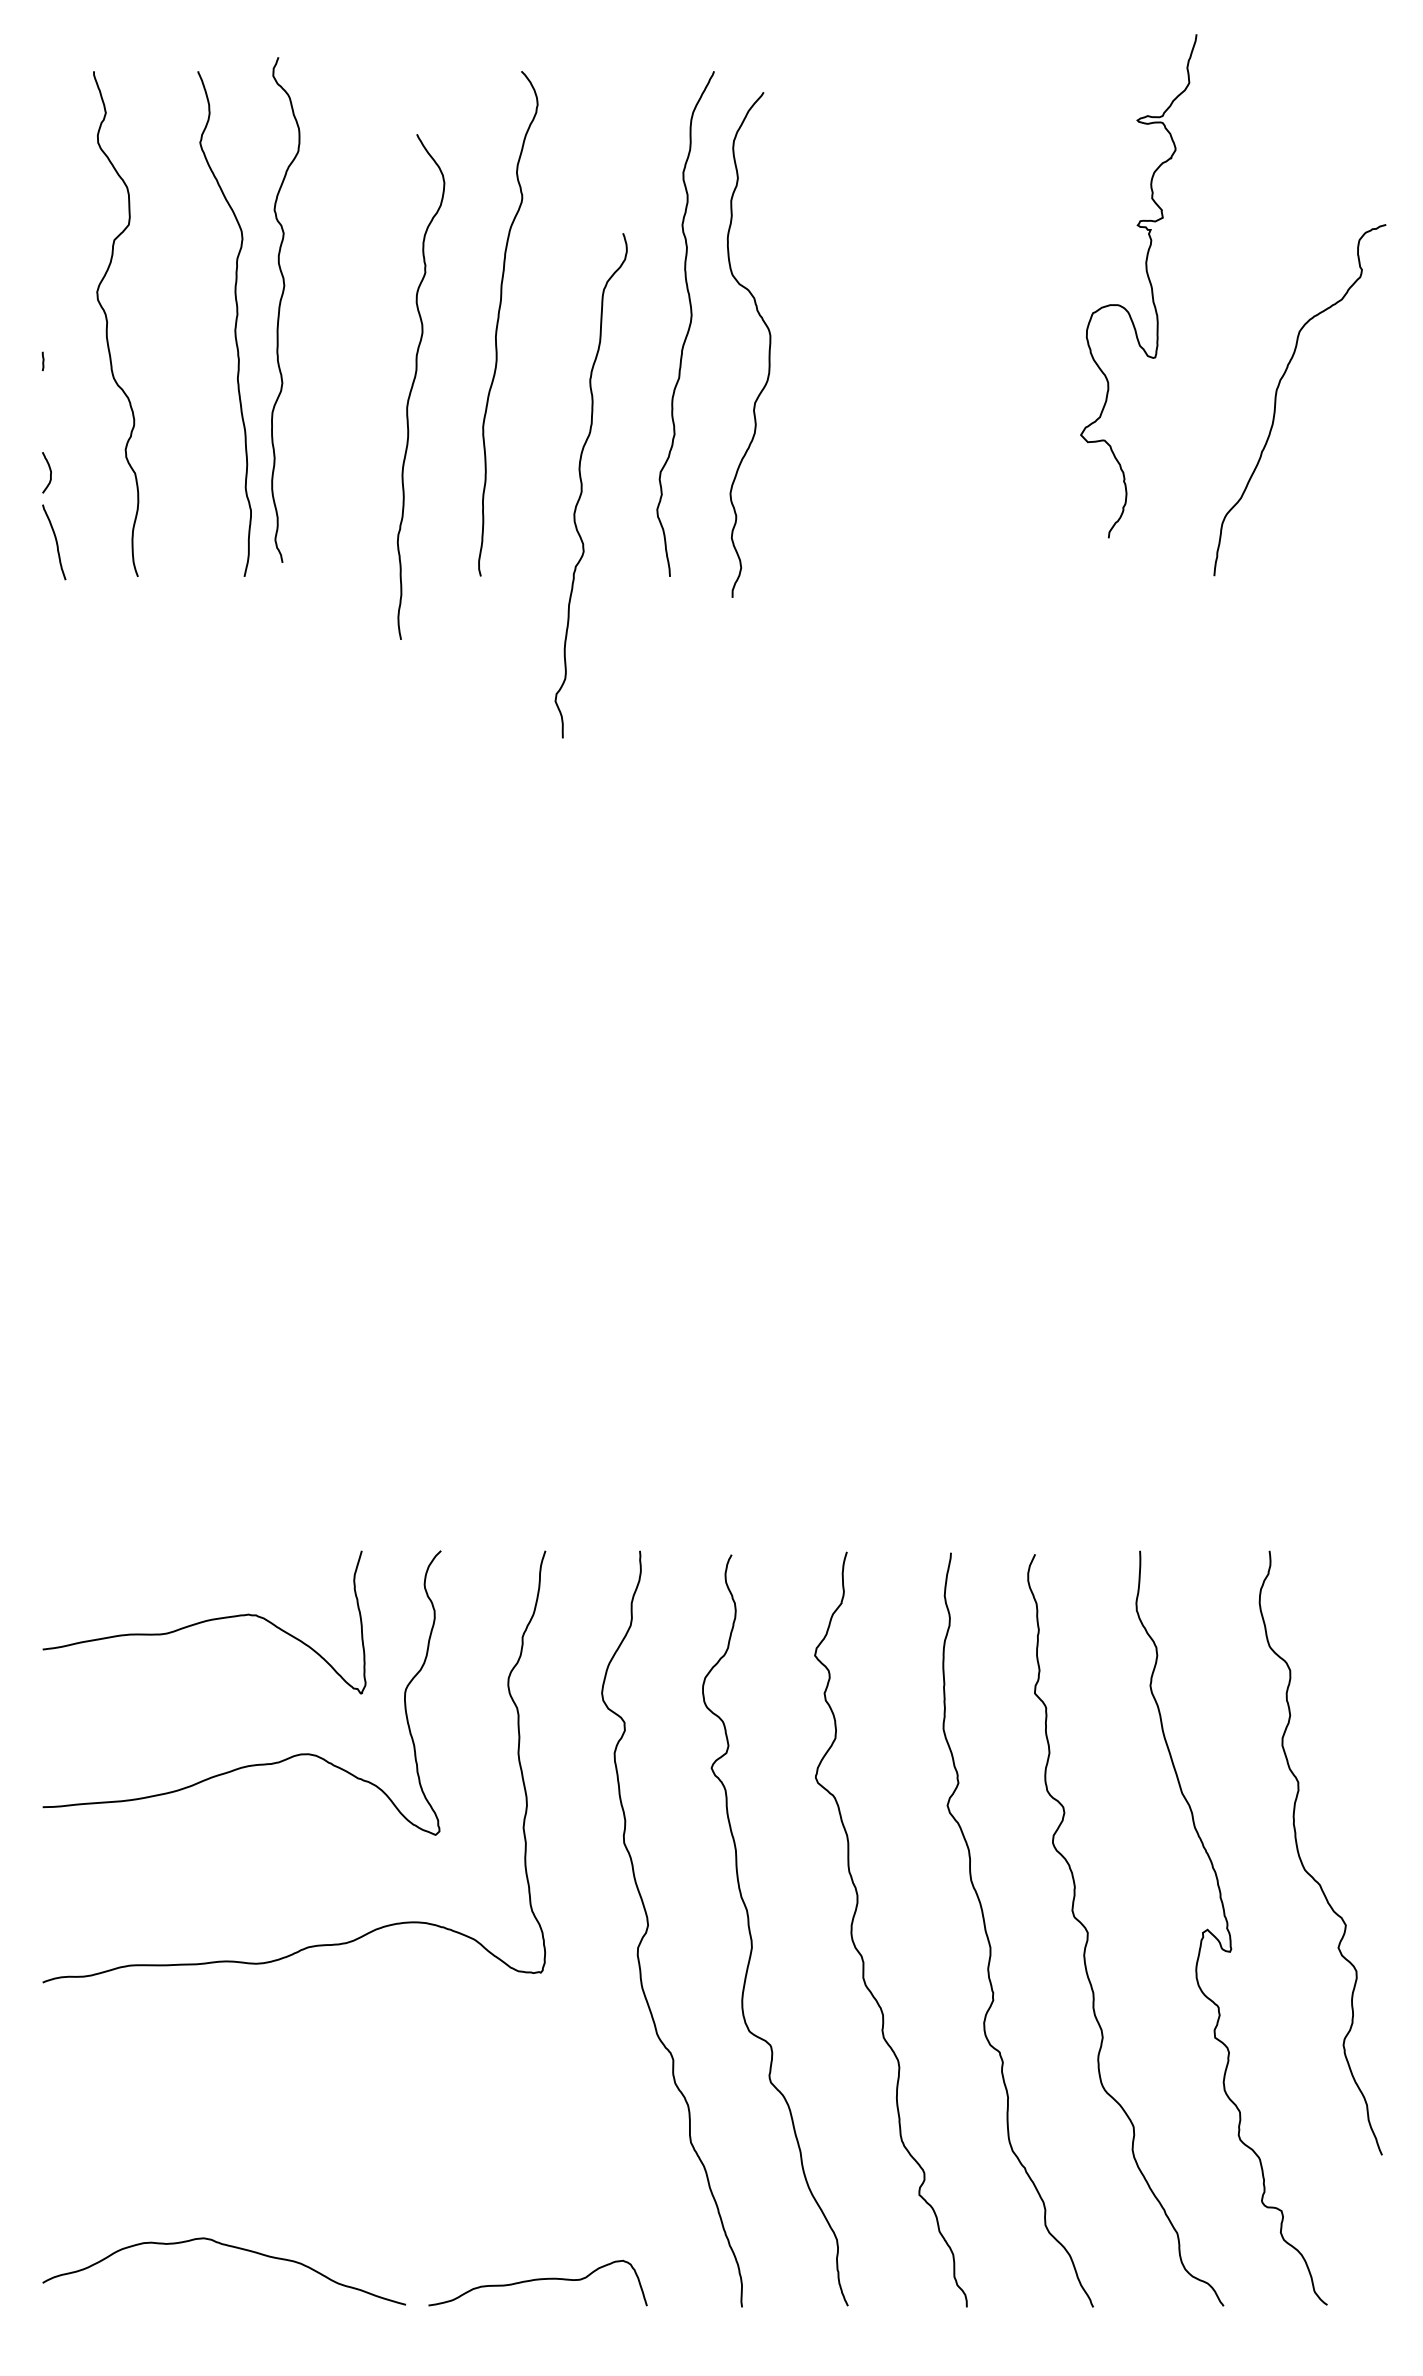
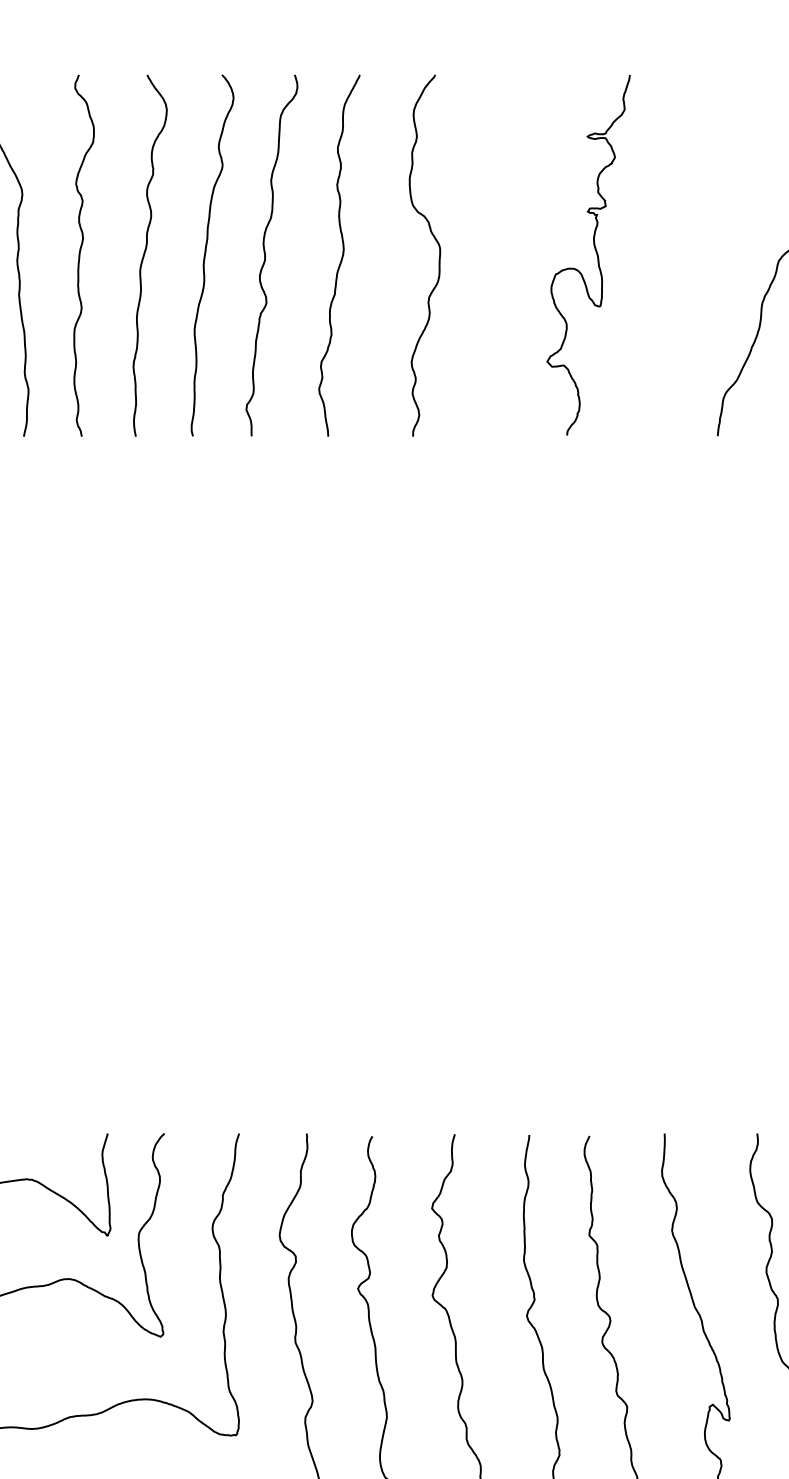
curve: (1149, 283) -> (596, 253), moved
curve: (280, 309) -> (80, 255), moved
curve: (768, 349) -> (438, 258), moved
curve: (414, 383) -> (145, 253), moved
curve: (582, 485) -> (265, 255), moved

